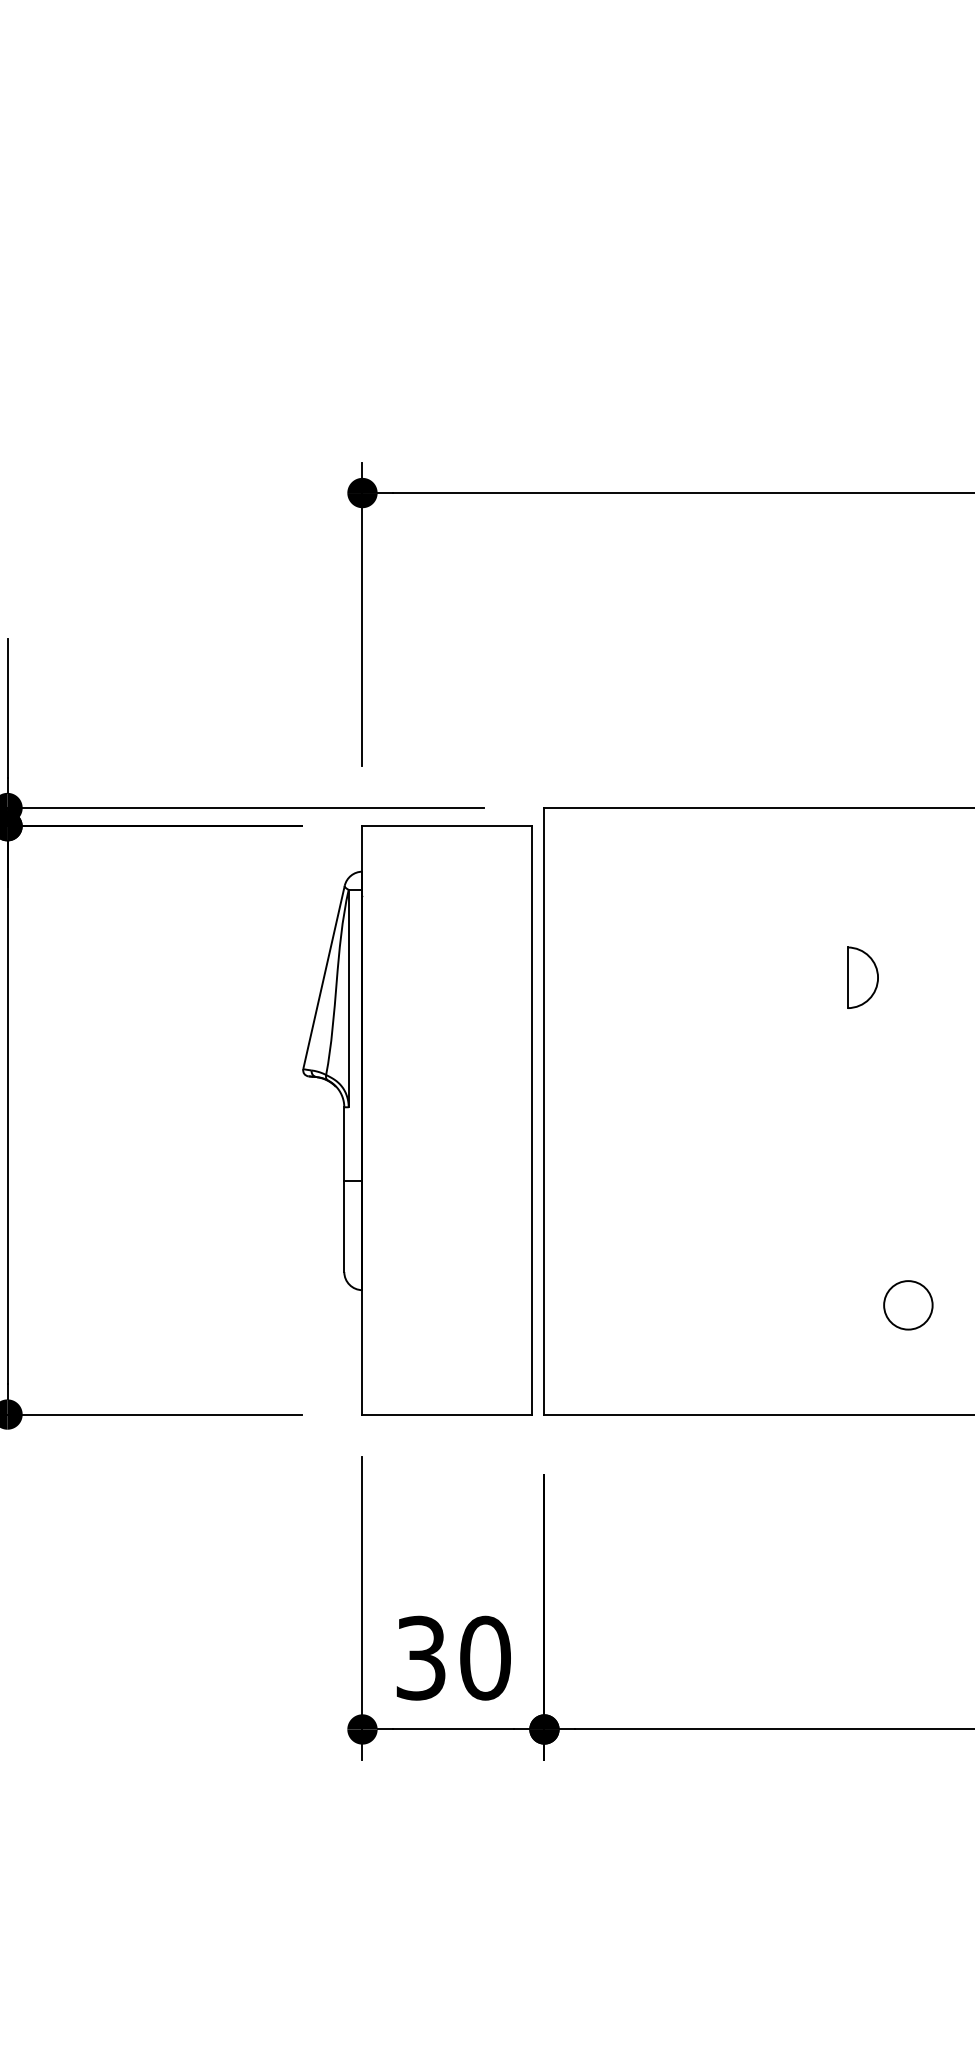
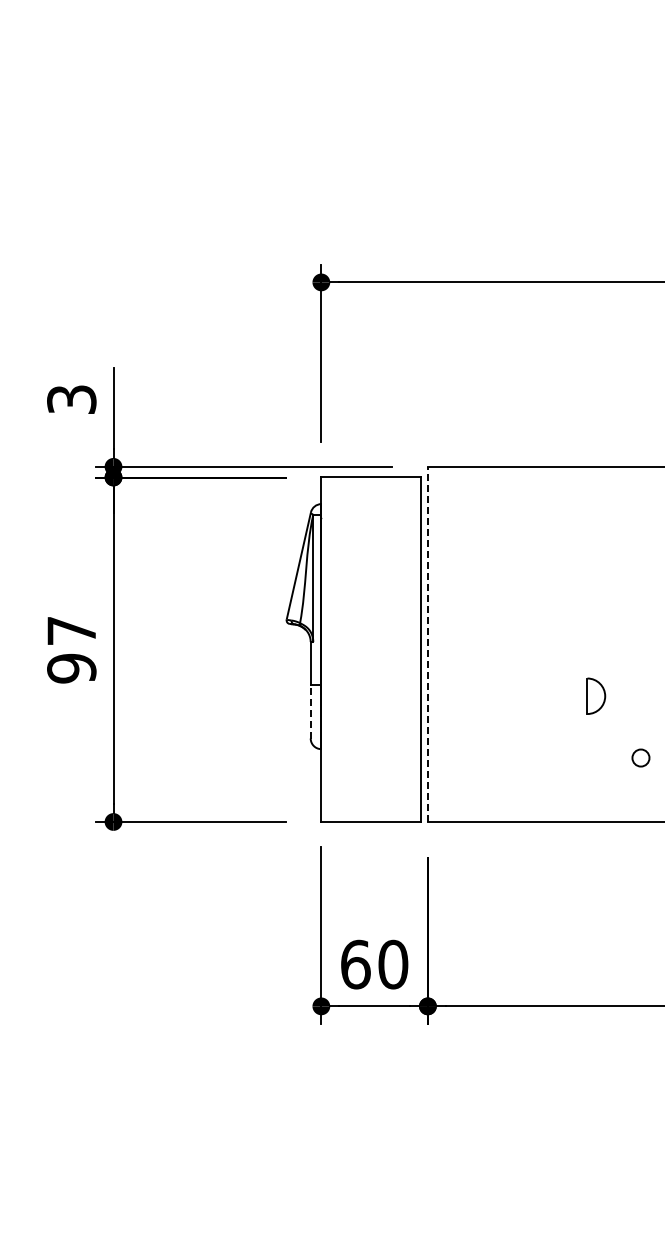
part: (863, 976) -> (596, 695), moved
line: (543, 1111) -> (427, 644), solid -> dashed
line: (343, 1225) -> (310, 711), solid -> dashed
circle: (907, 1304) -> (640, 757), size x0.6
text: (420, 1657) -> (355, 964), 30 -> 60

